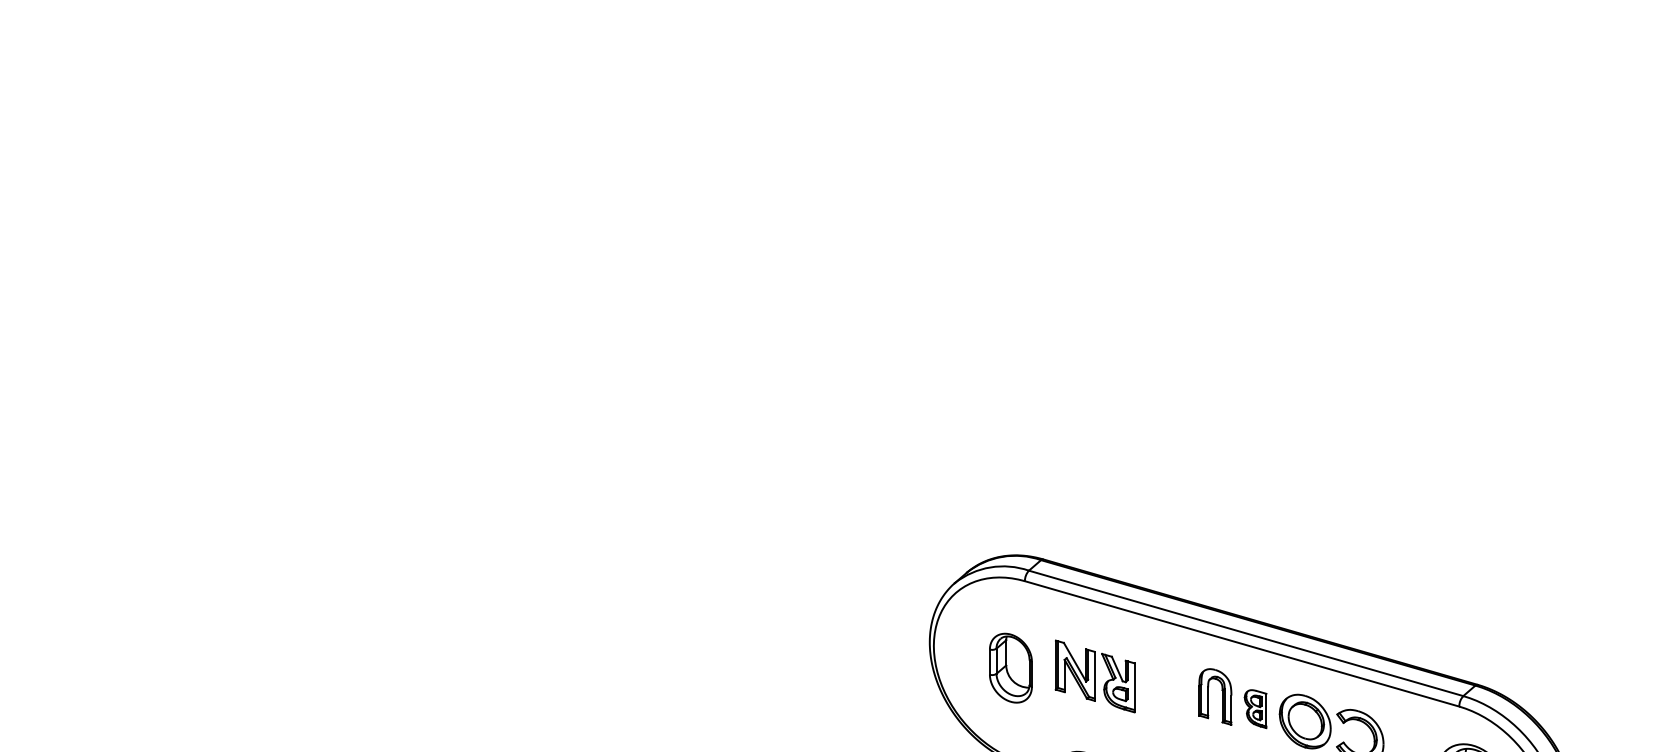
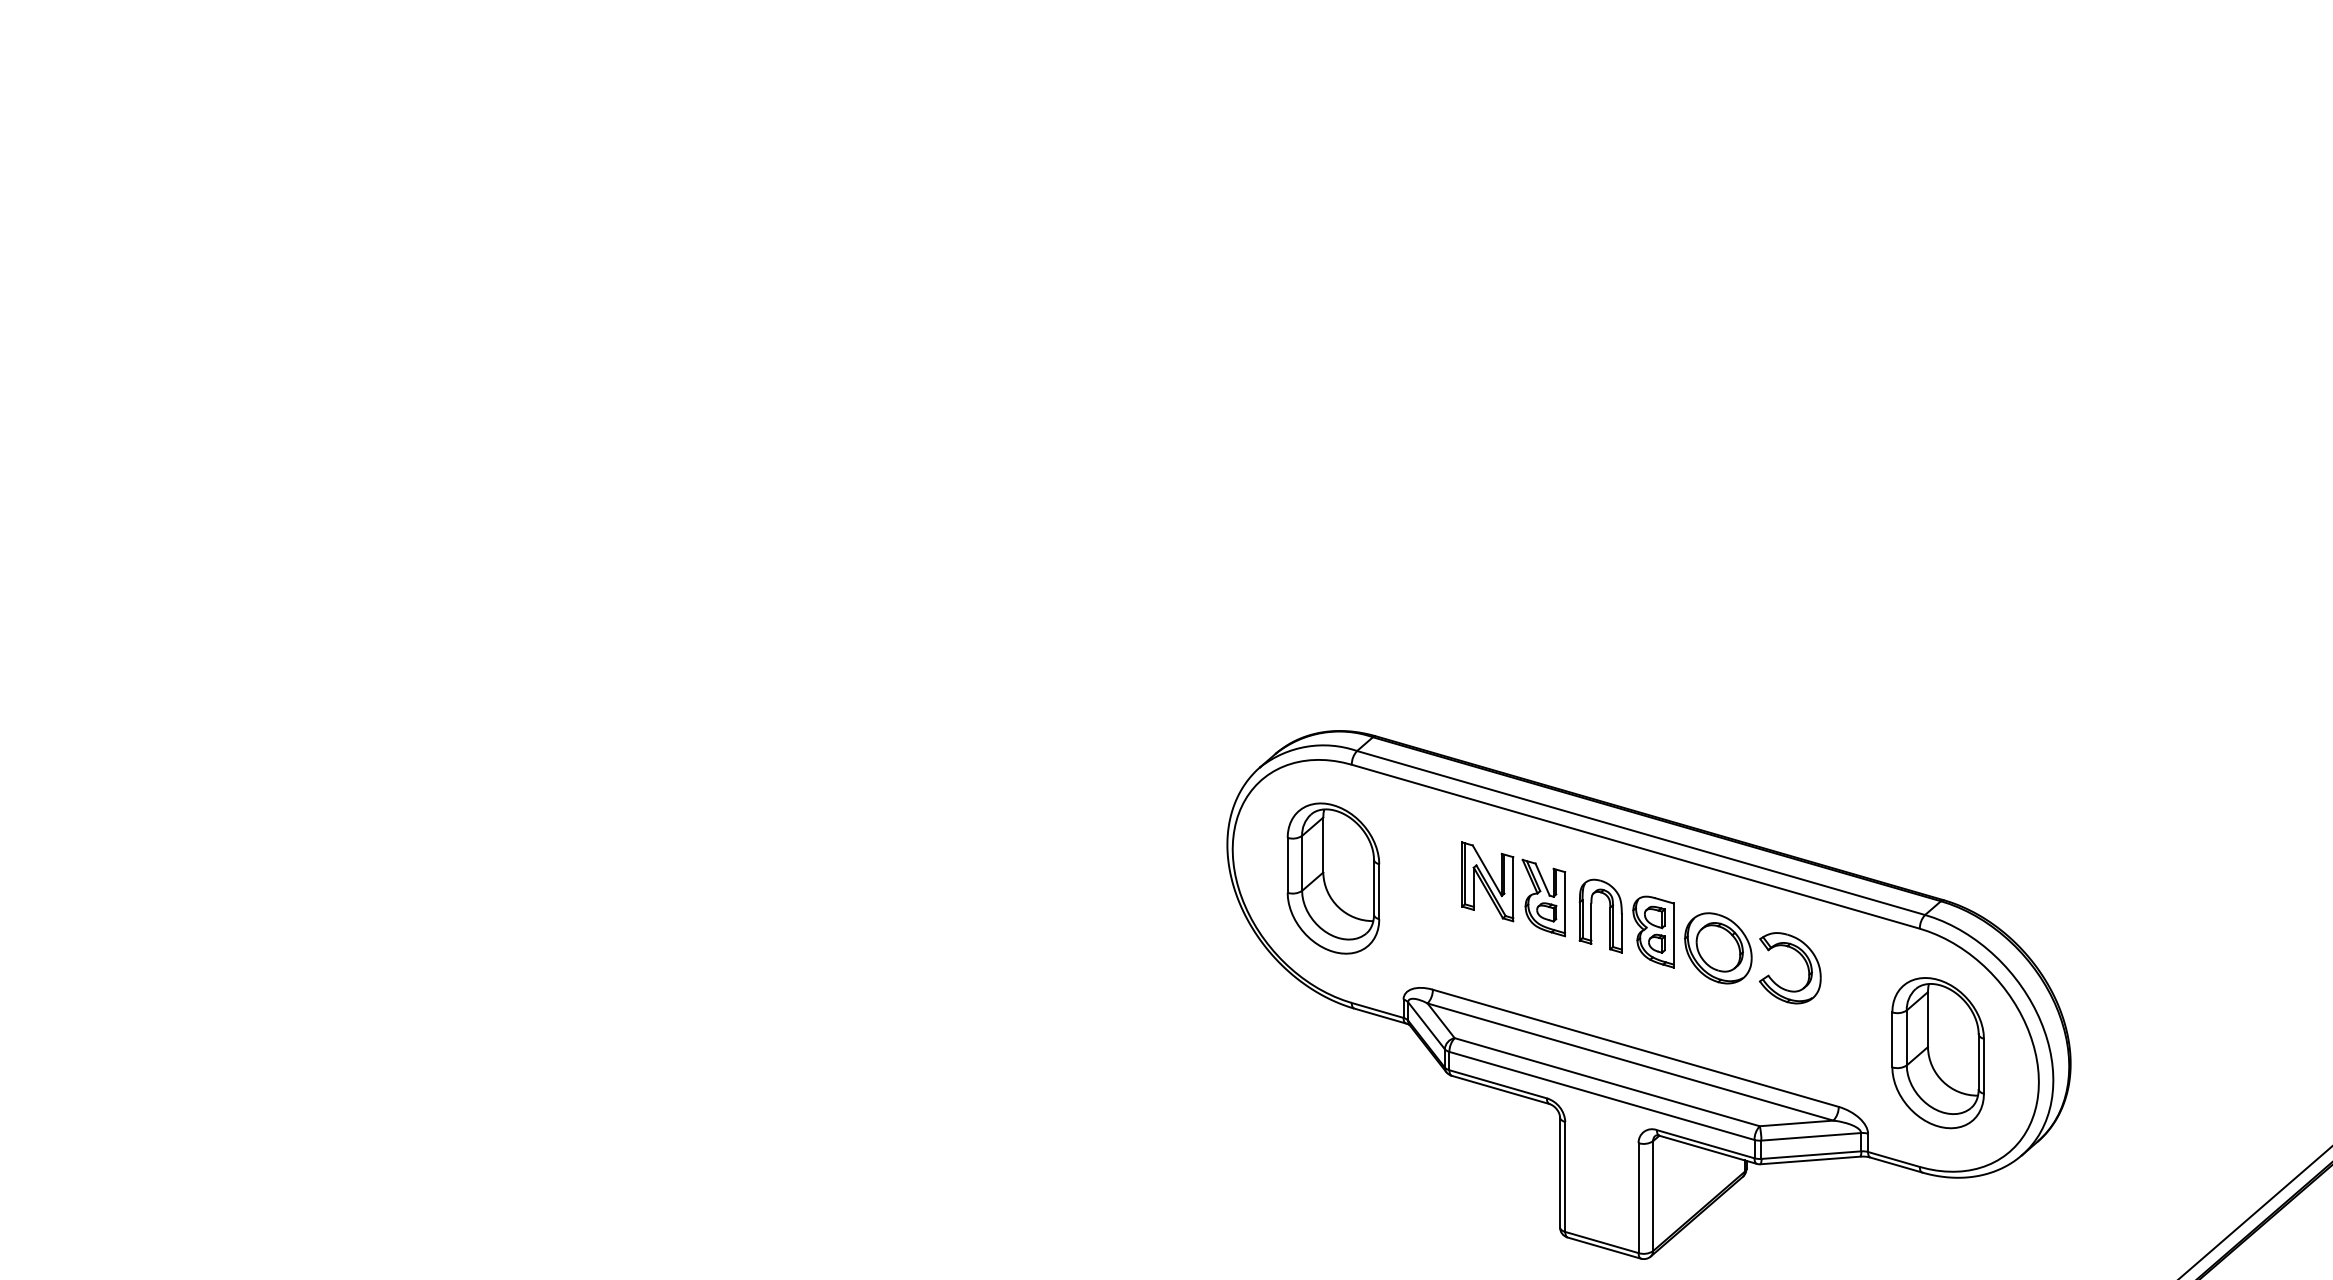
part: (1010, 668) -> (1333, 878), size x1.67
part: (1095, 676) -> (1513, 889), moved
part: (1255, 708) -> (1653, 931), size x1.43

